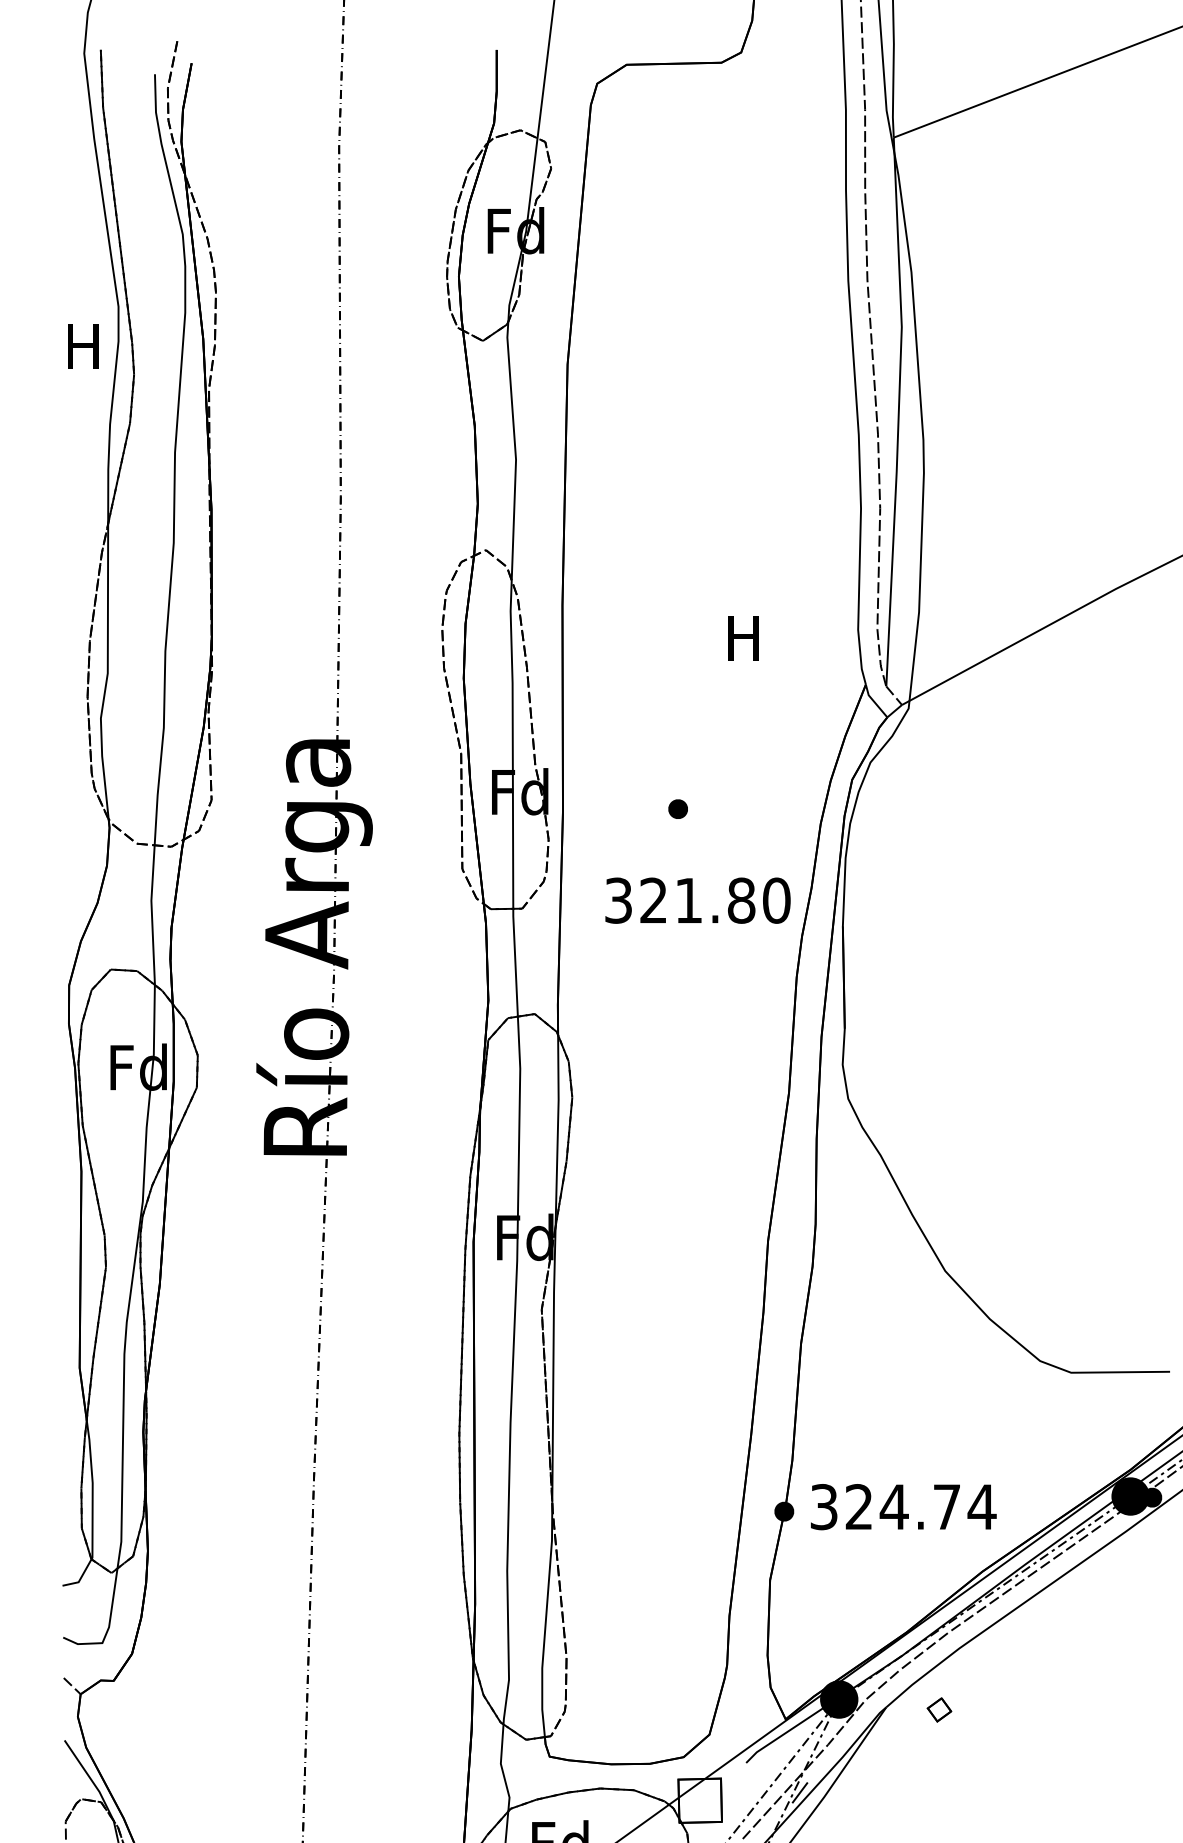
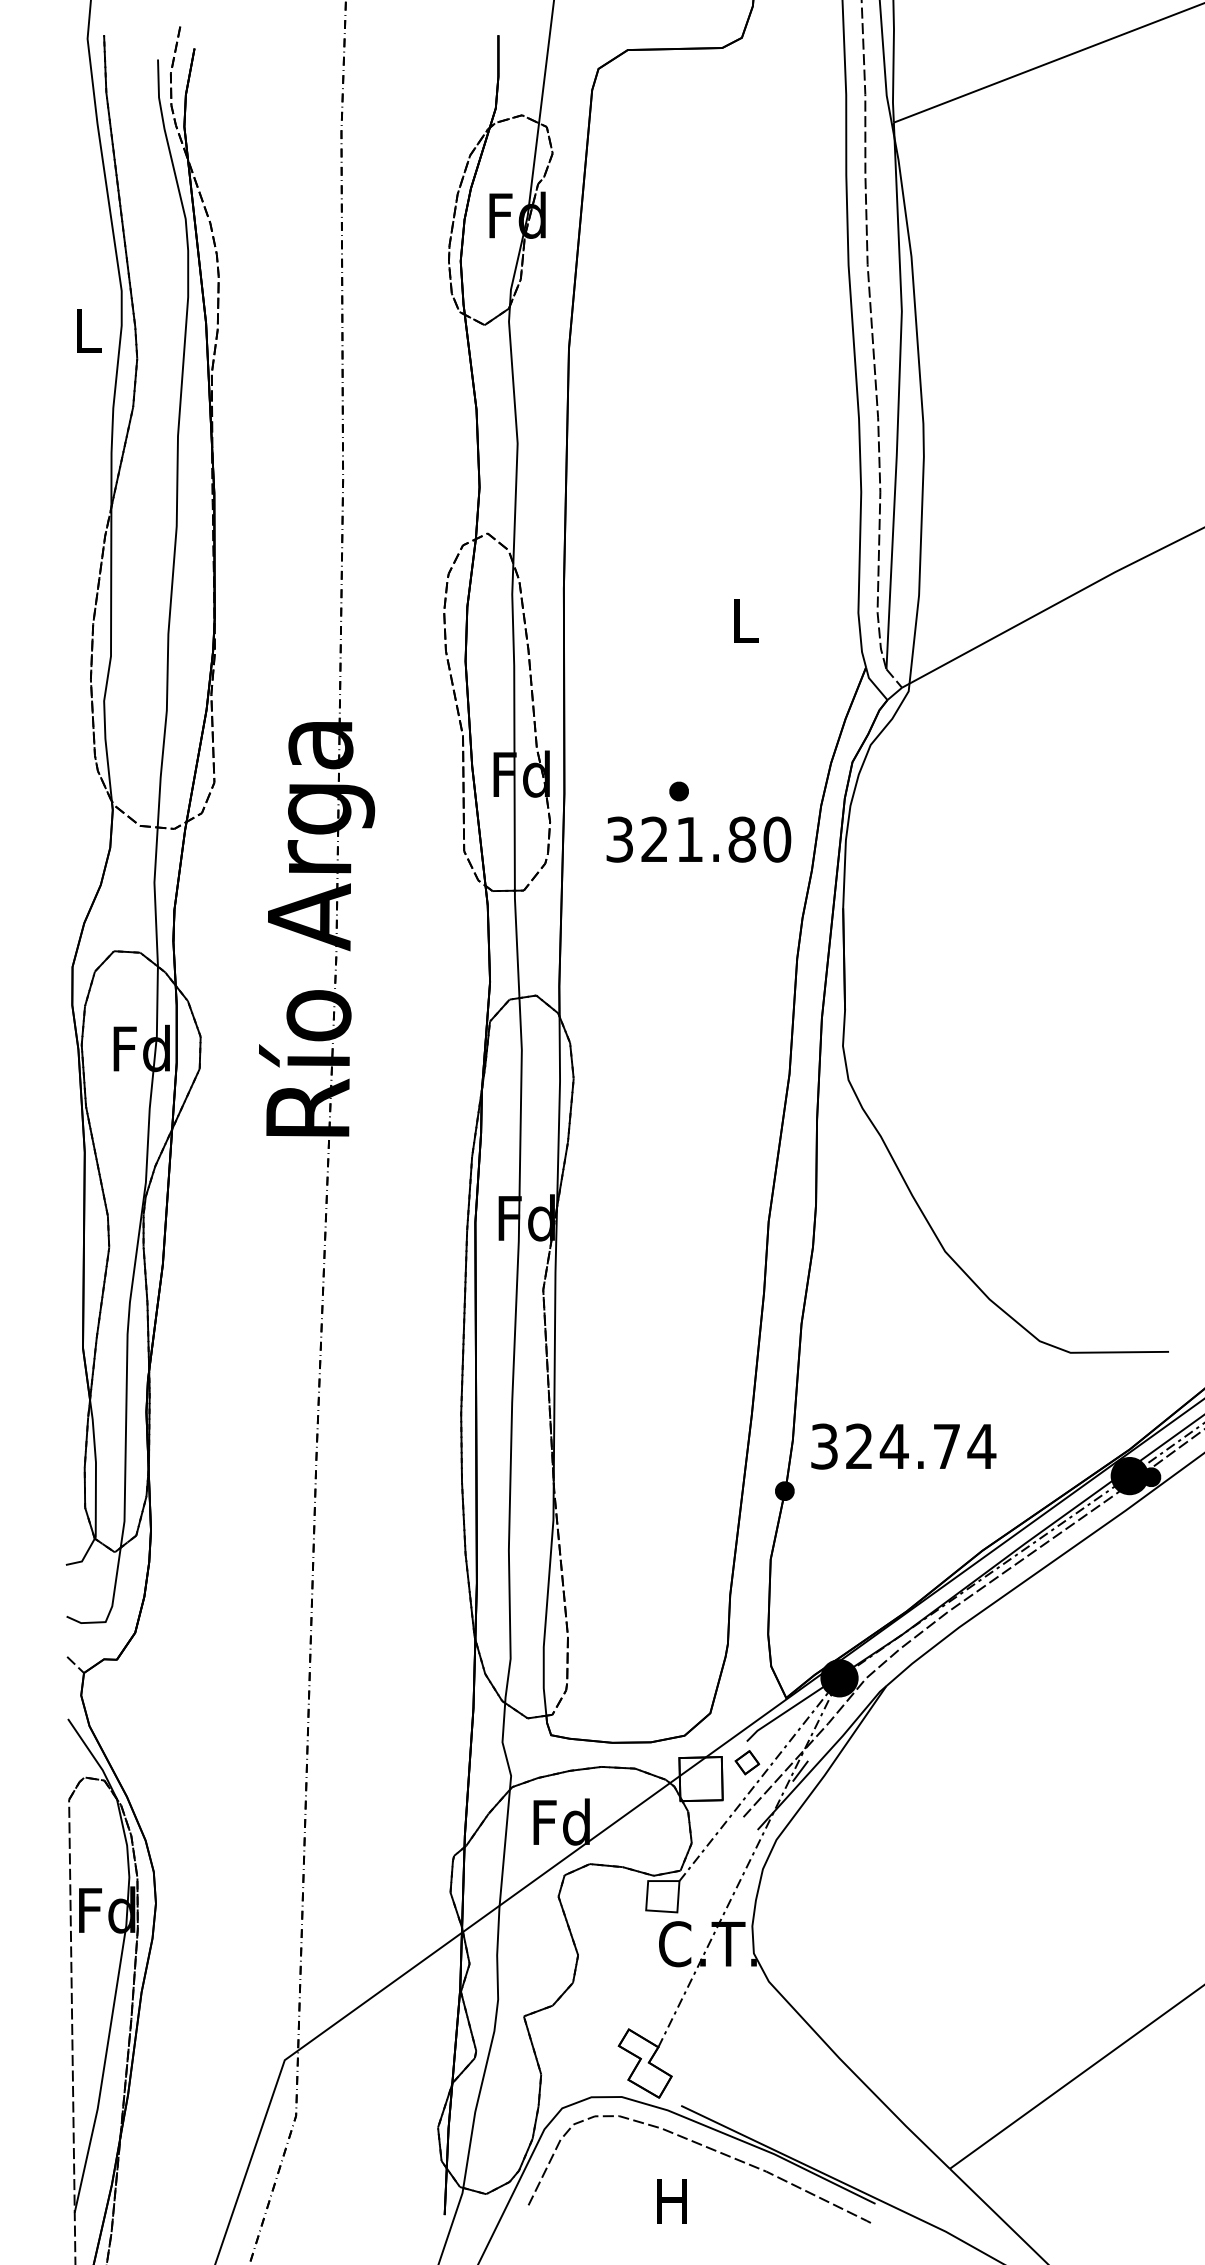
text: (83, 346) -> (86, 330), H -> L
text: (743, 637) -> (744, 620), H -> L
text: (697, 900) -> (698, 839), moved
text: (903, 1506) -> (903, 1446), moved
part: (939, 1709) -> (747, 1762), moved

